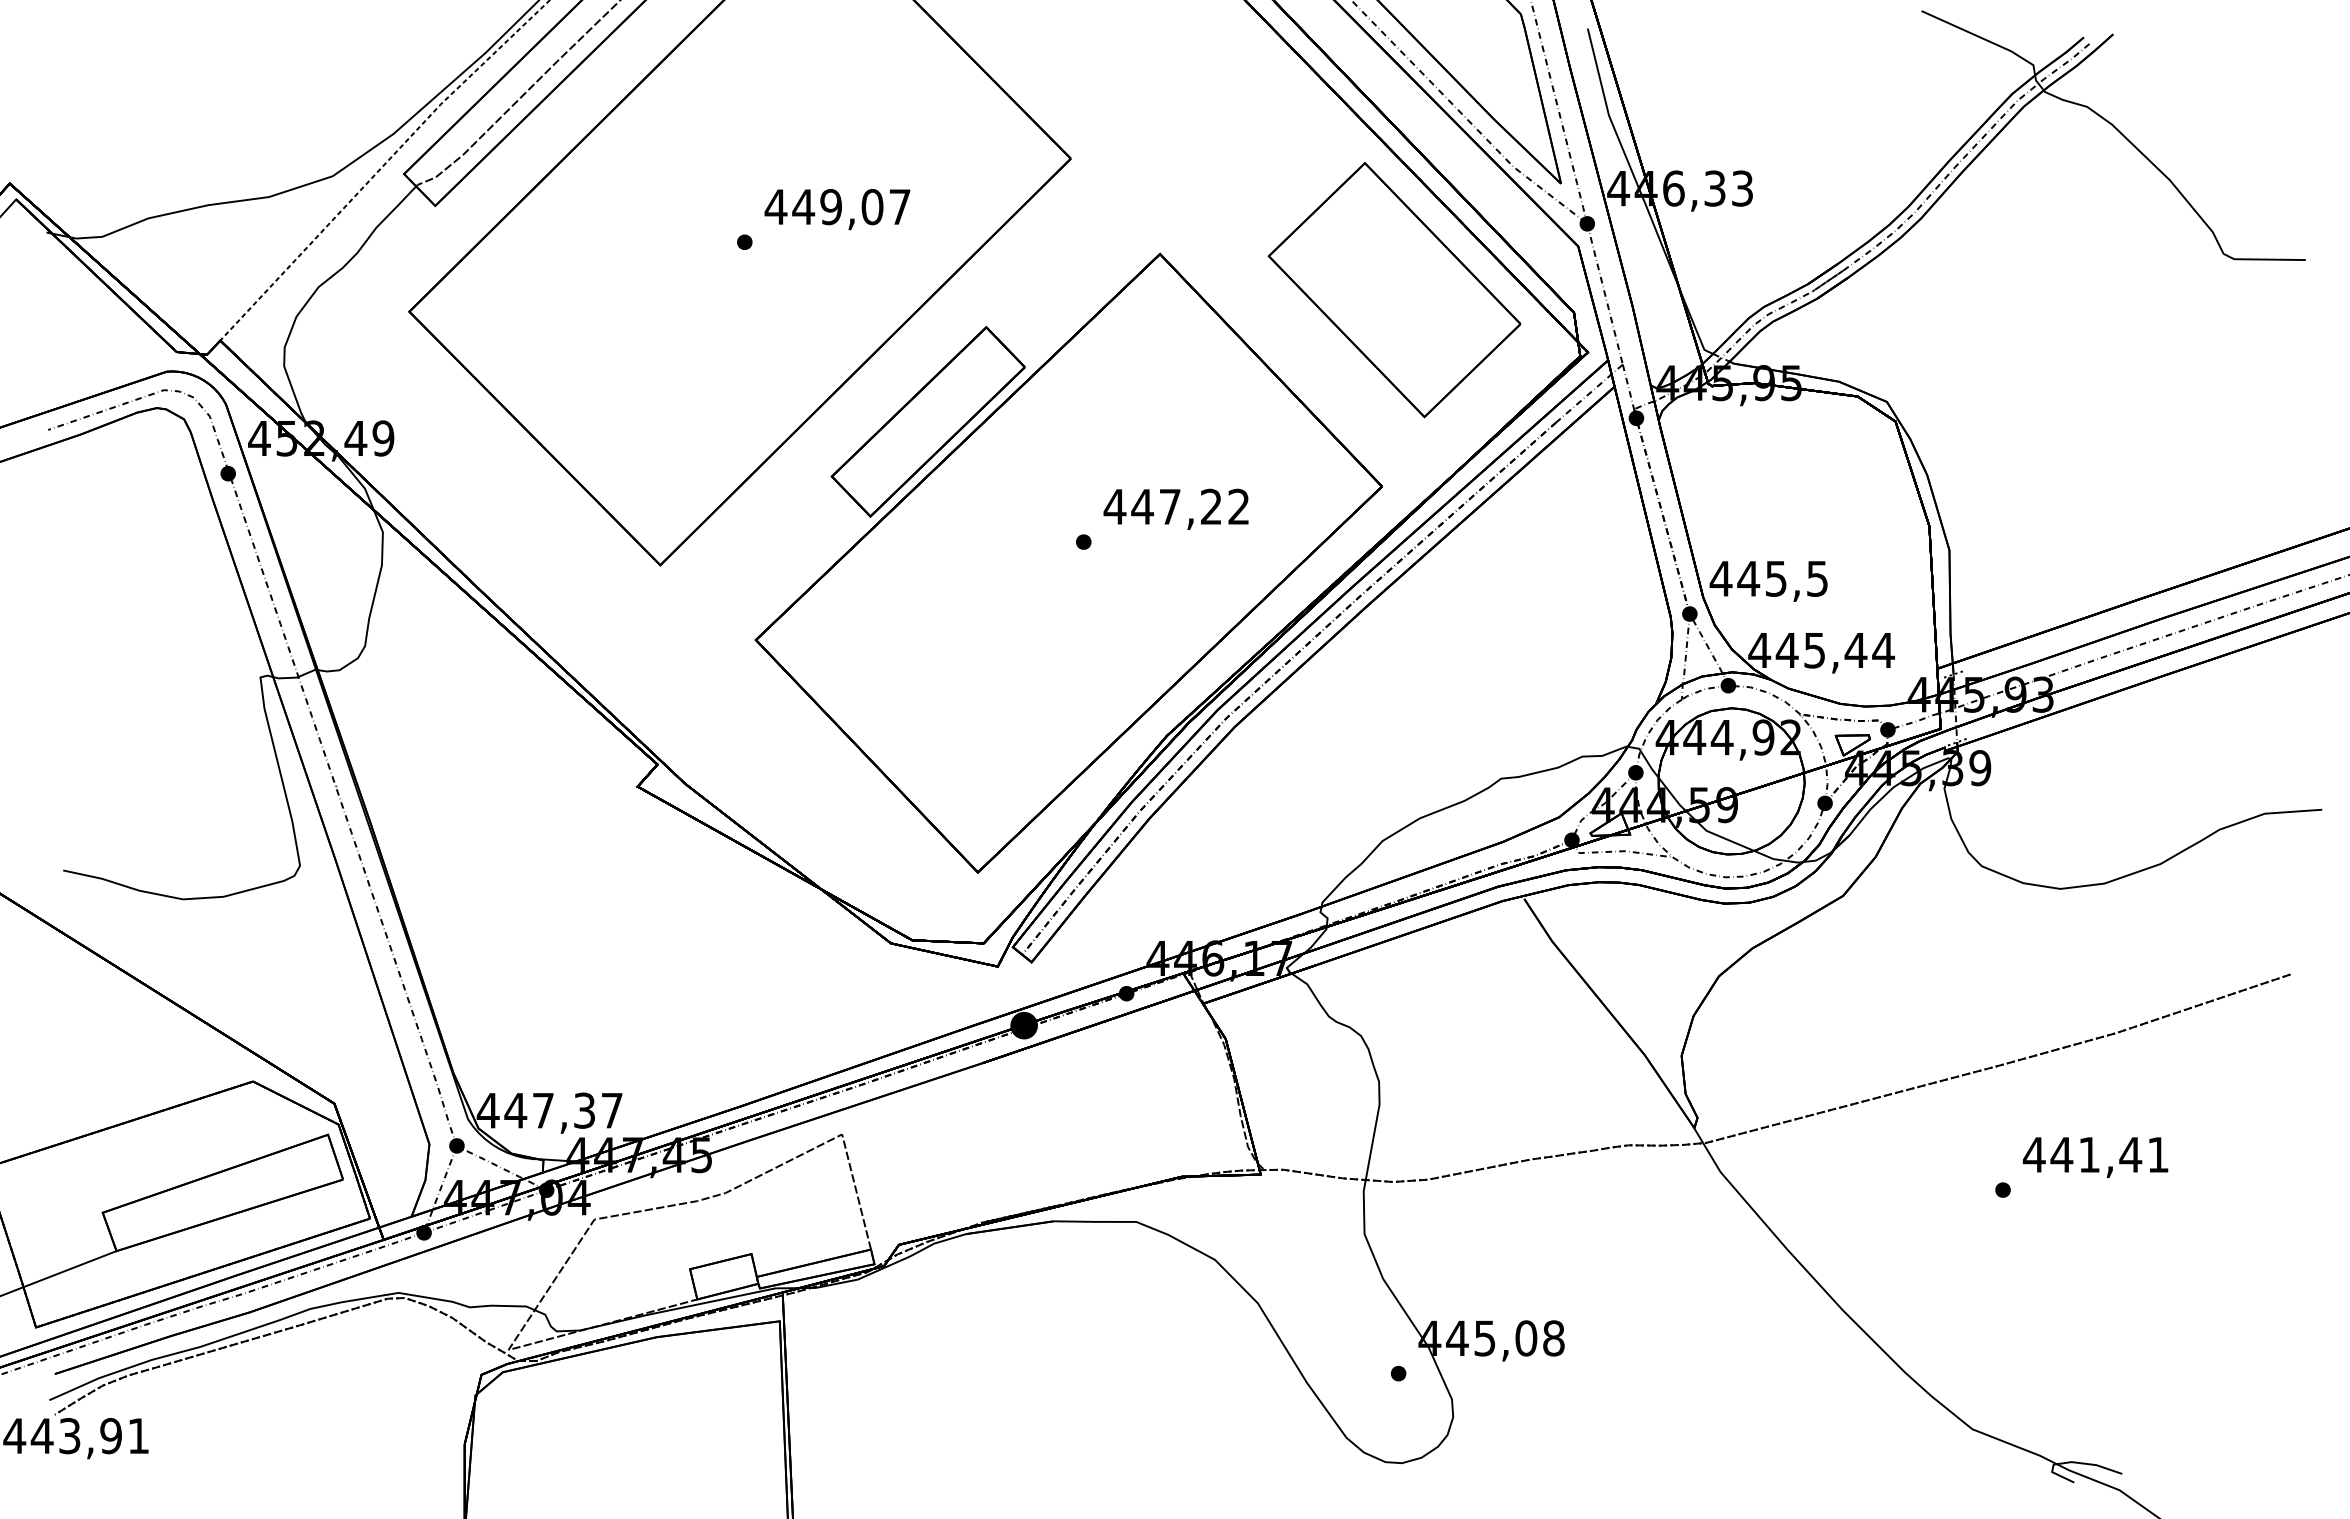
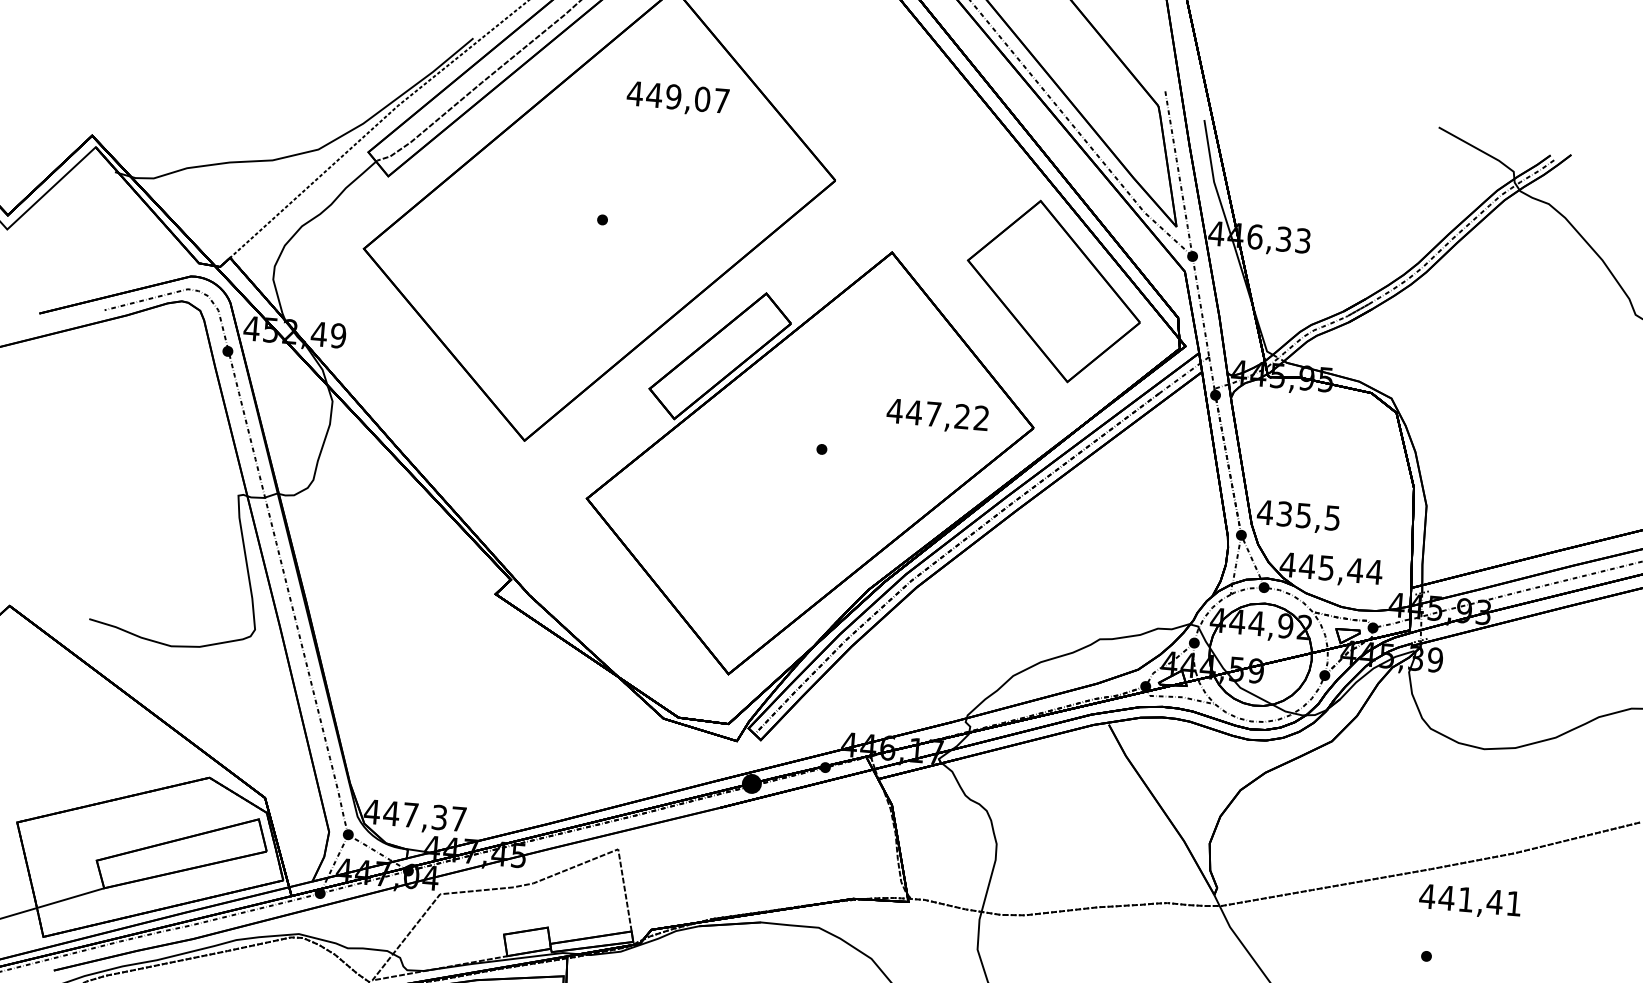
text: (837, 209) -> (677, 99), moved
text: (1175, 508) -> (937, 415), moved
text: (1748, 578) -> (1284, 513), 445,5 -> 435,5
text: (2095, 1157) -> (1470, 901), moved

